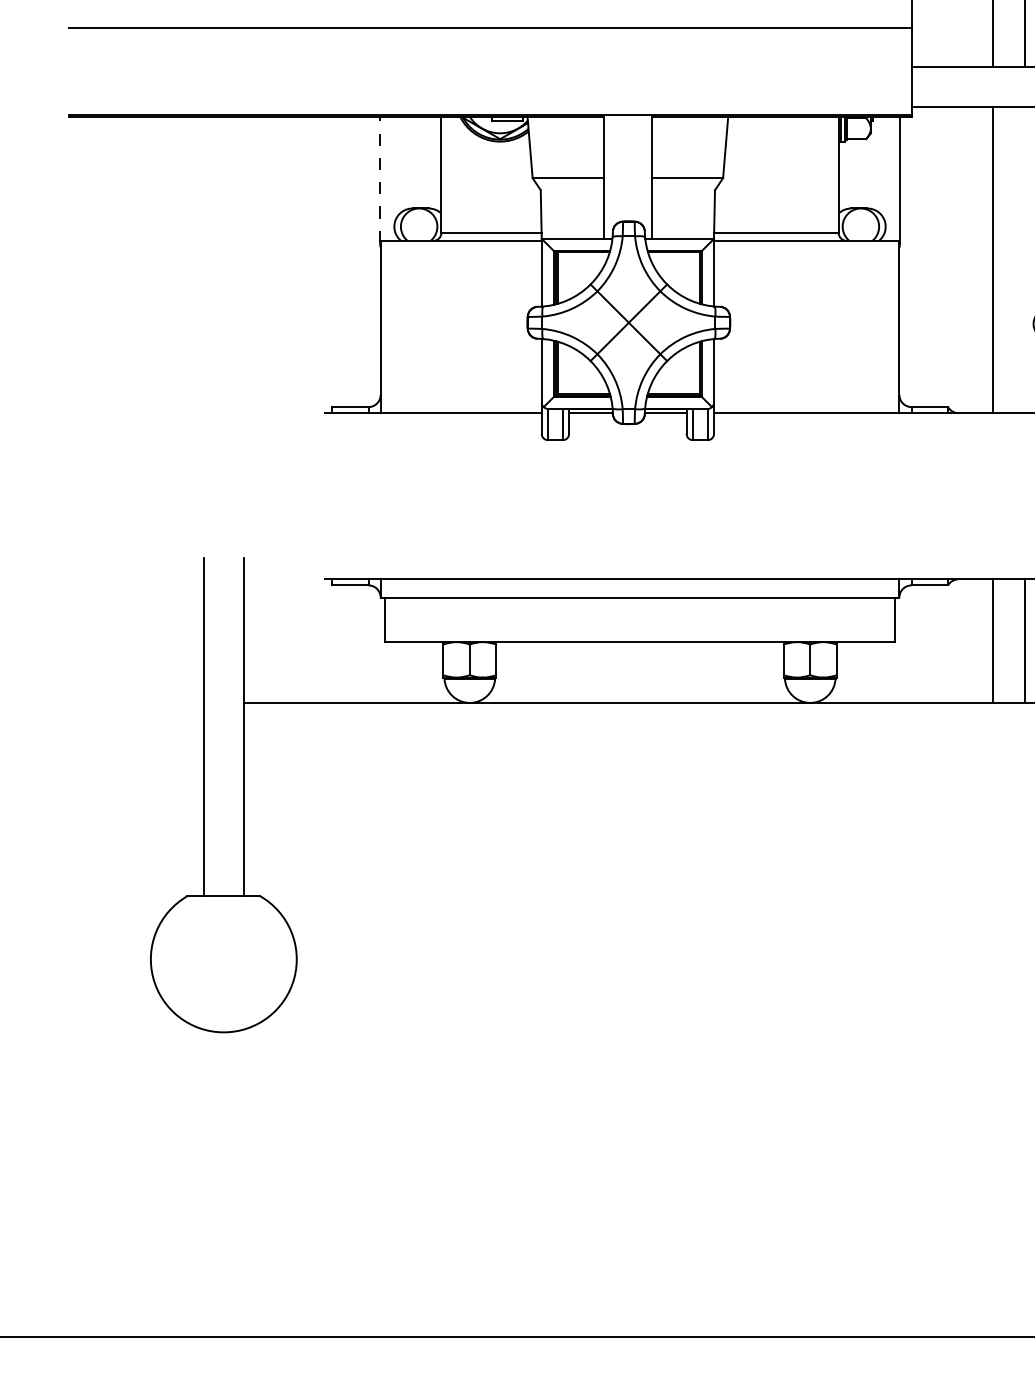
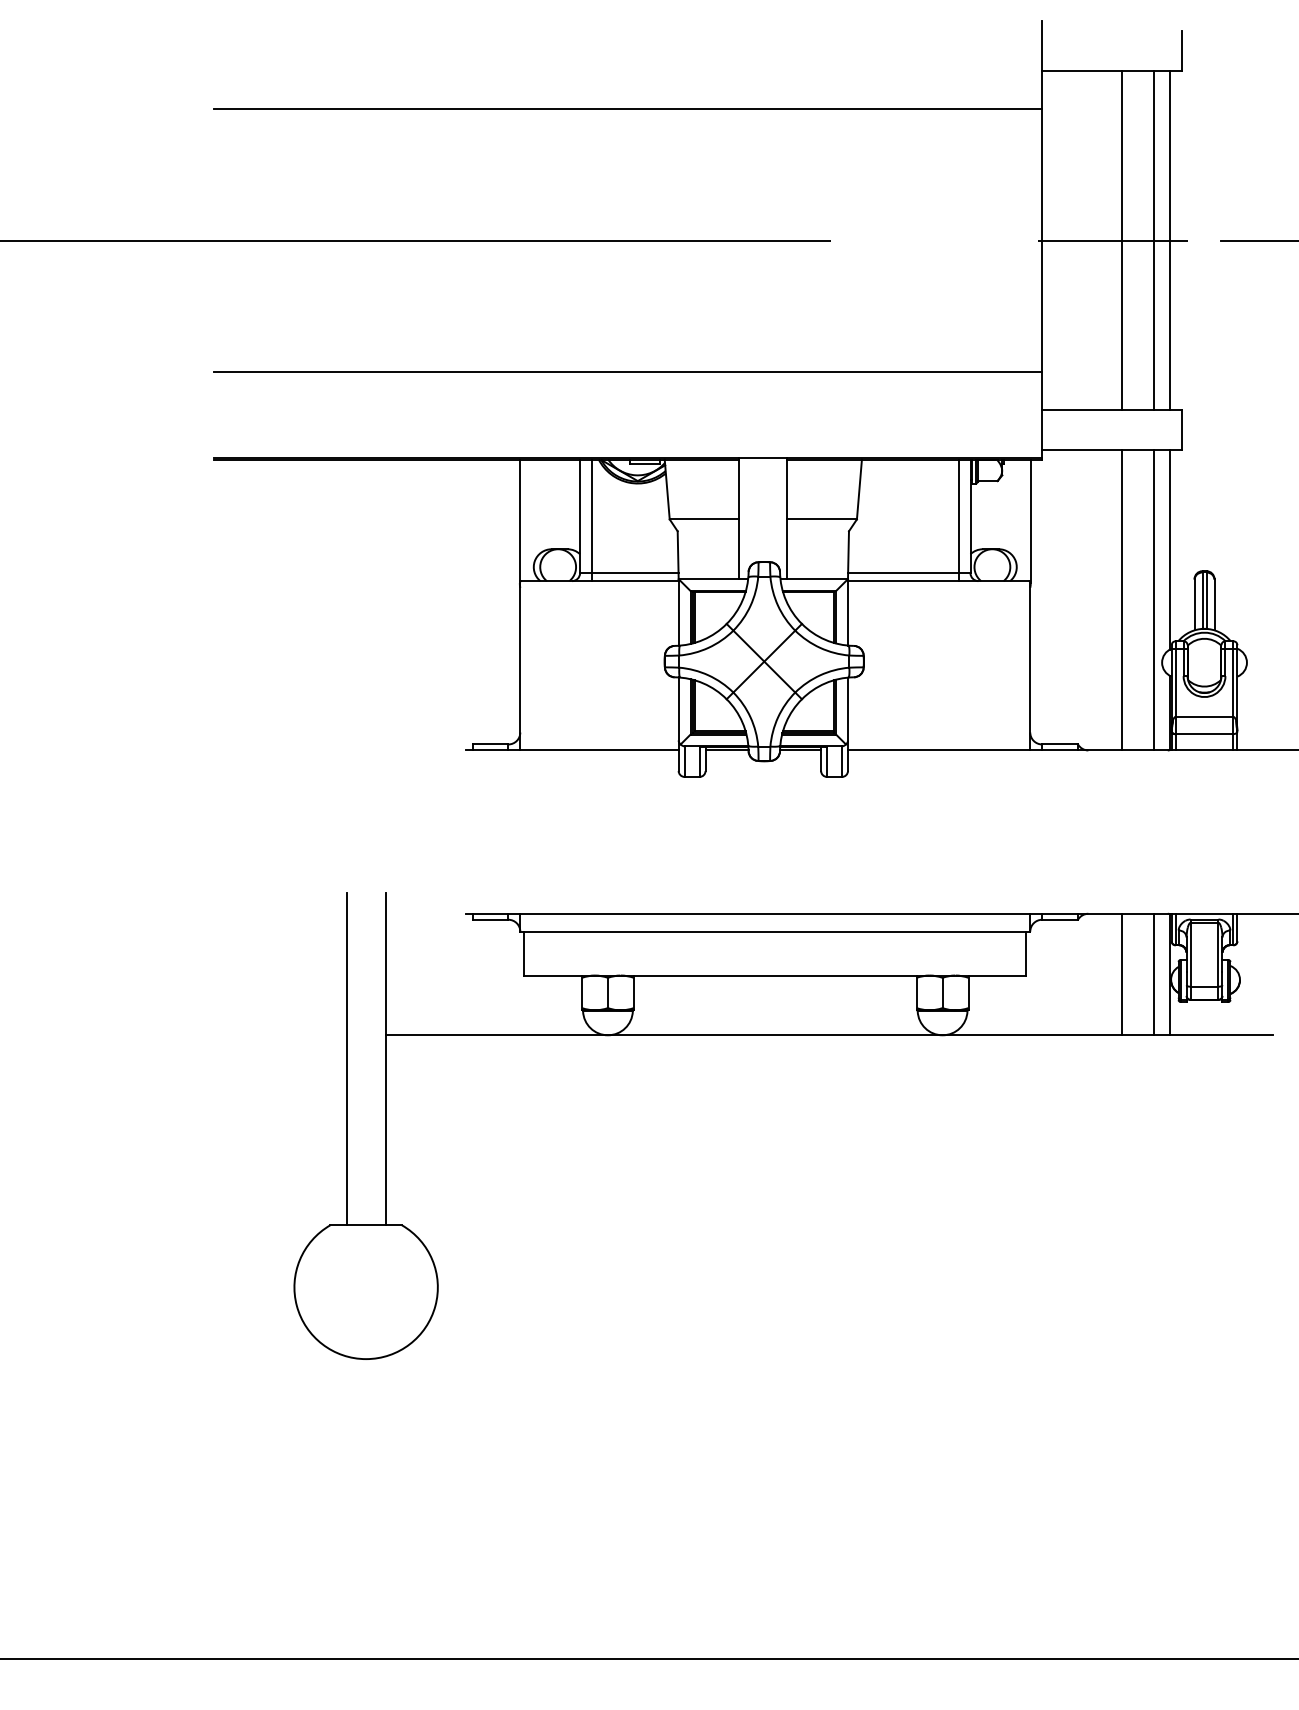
line: (454, 179) -> (592, 520), added
line: (826, 179) -> (958, 520), added
line: (379, 180) -> (519, 521), dashed -> solid
line: (1024, 259) -> (1153, 599), added

